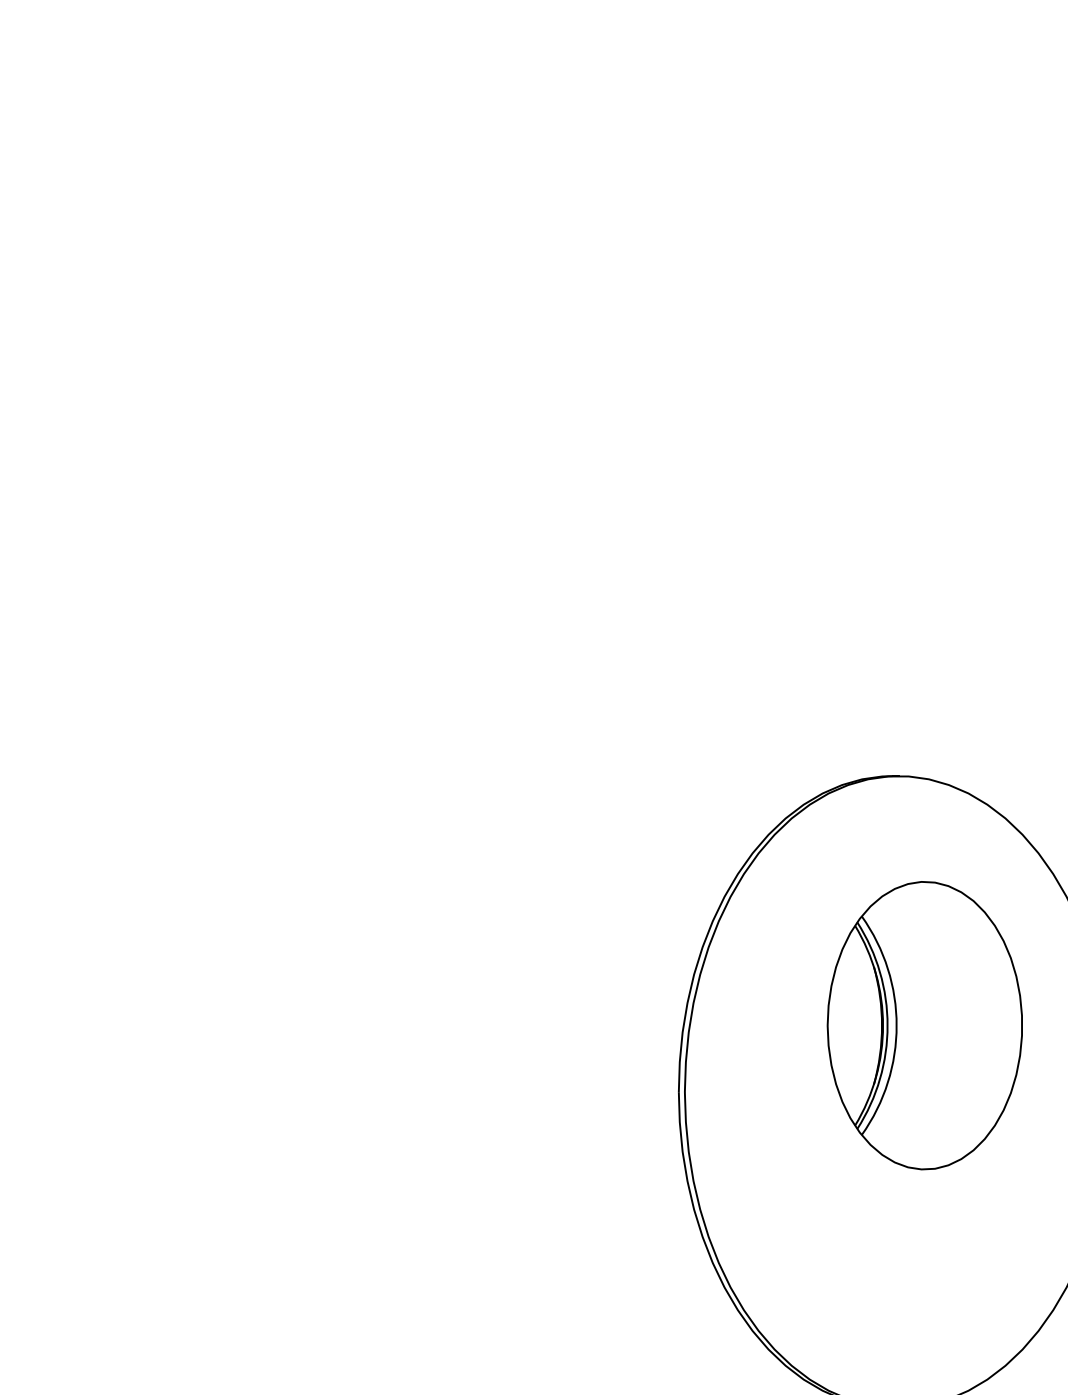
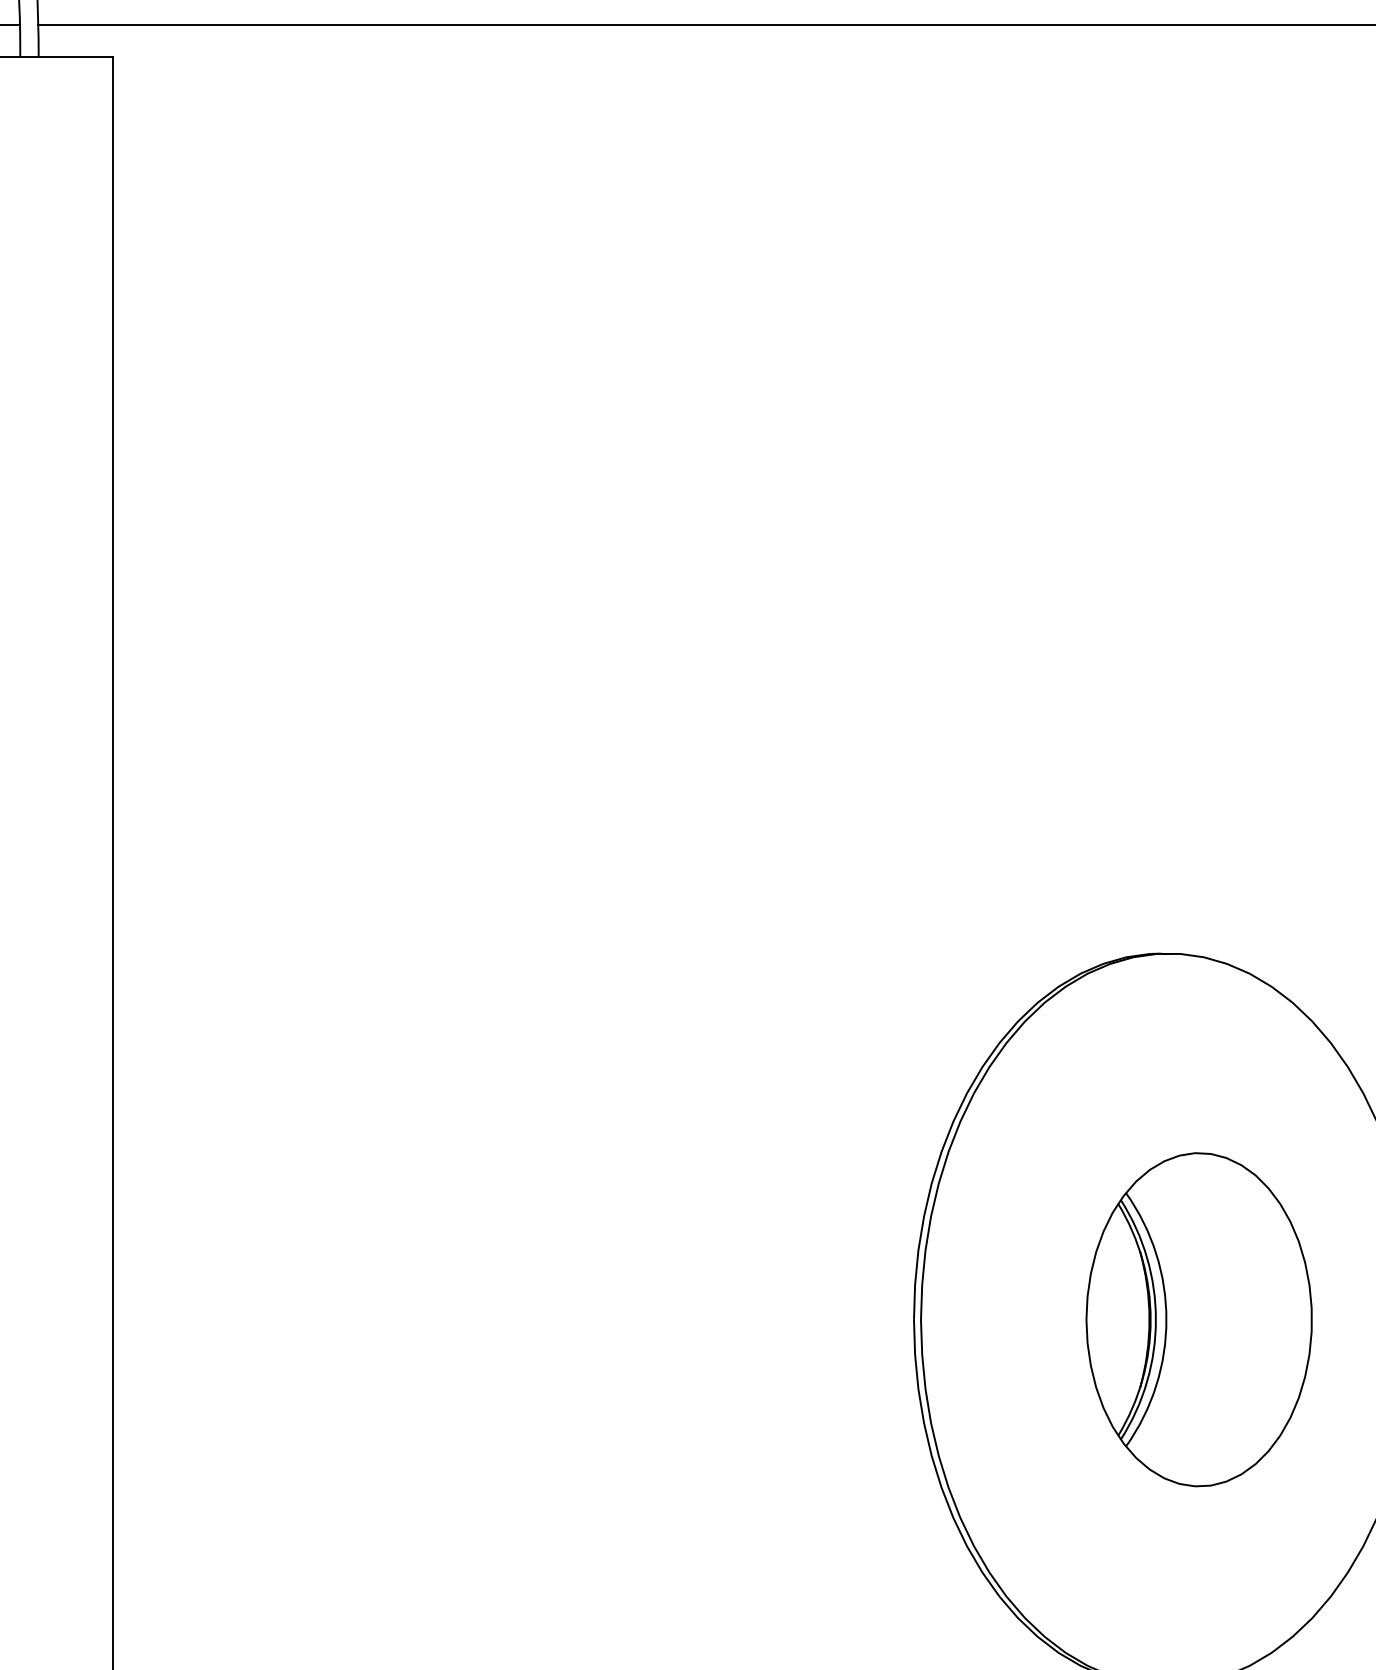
part: (924, 1025) -> (1198, 1319), moved

